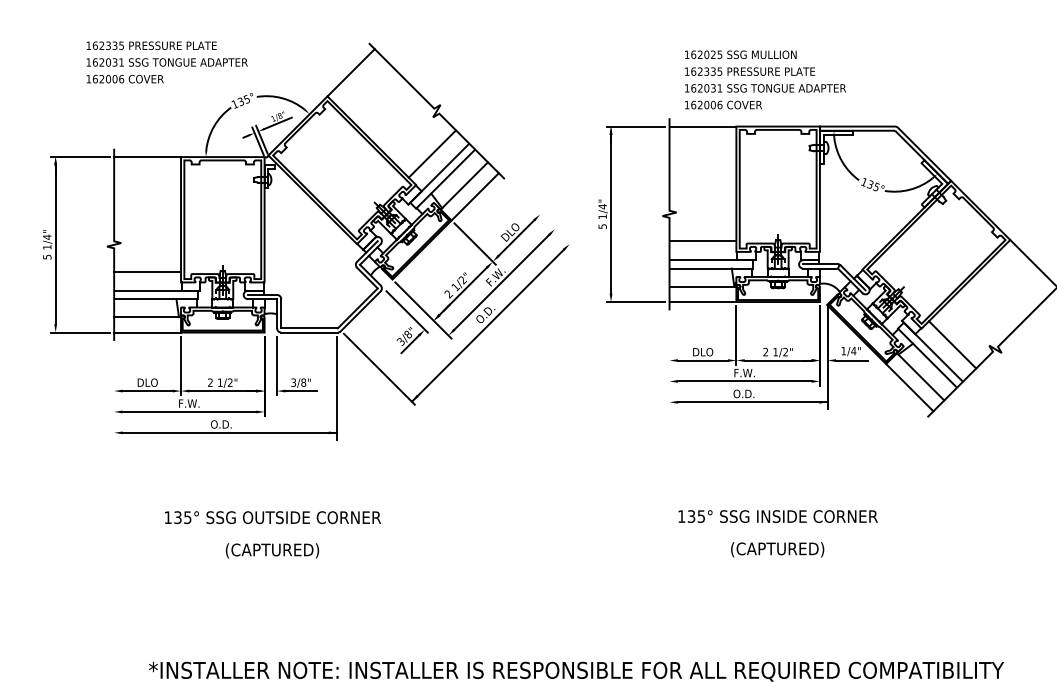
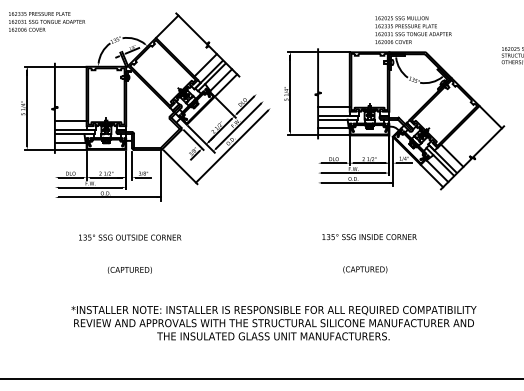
text: (168, 61) -> (47, 21), moved
text: (765, 78) -> (413, 29), moved
text: (271, 549) -> (129, 269), moved
text: (778, 549) -> (365, 269), moved

